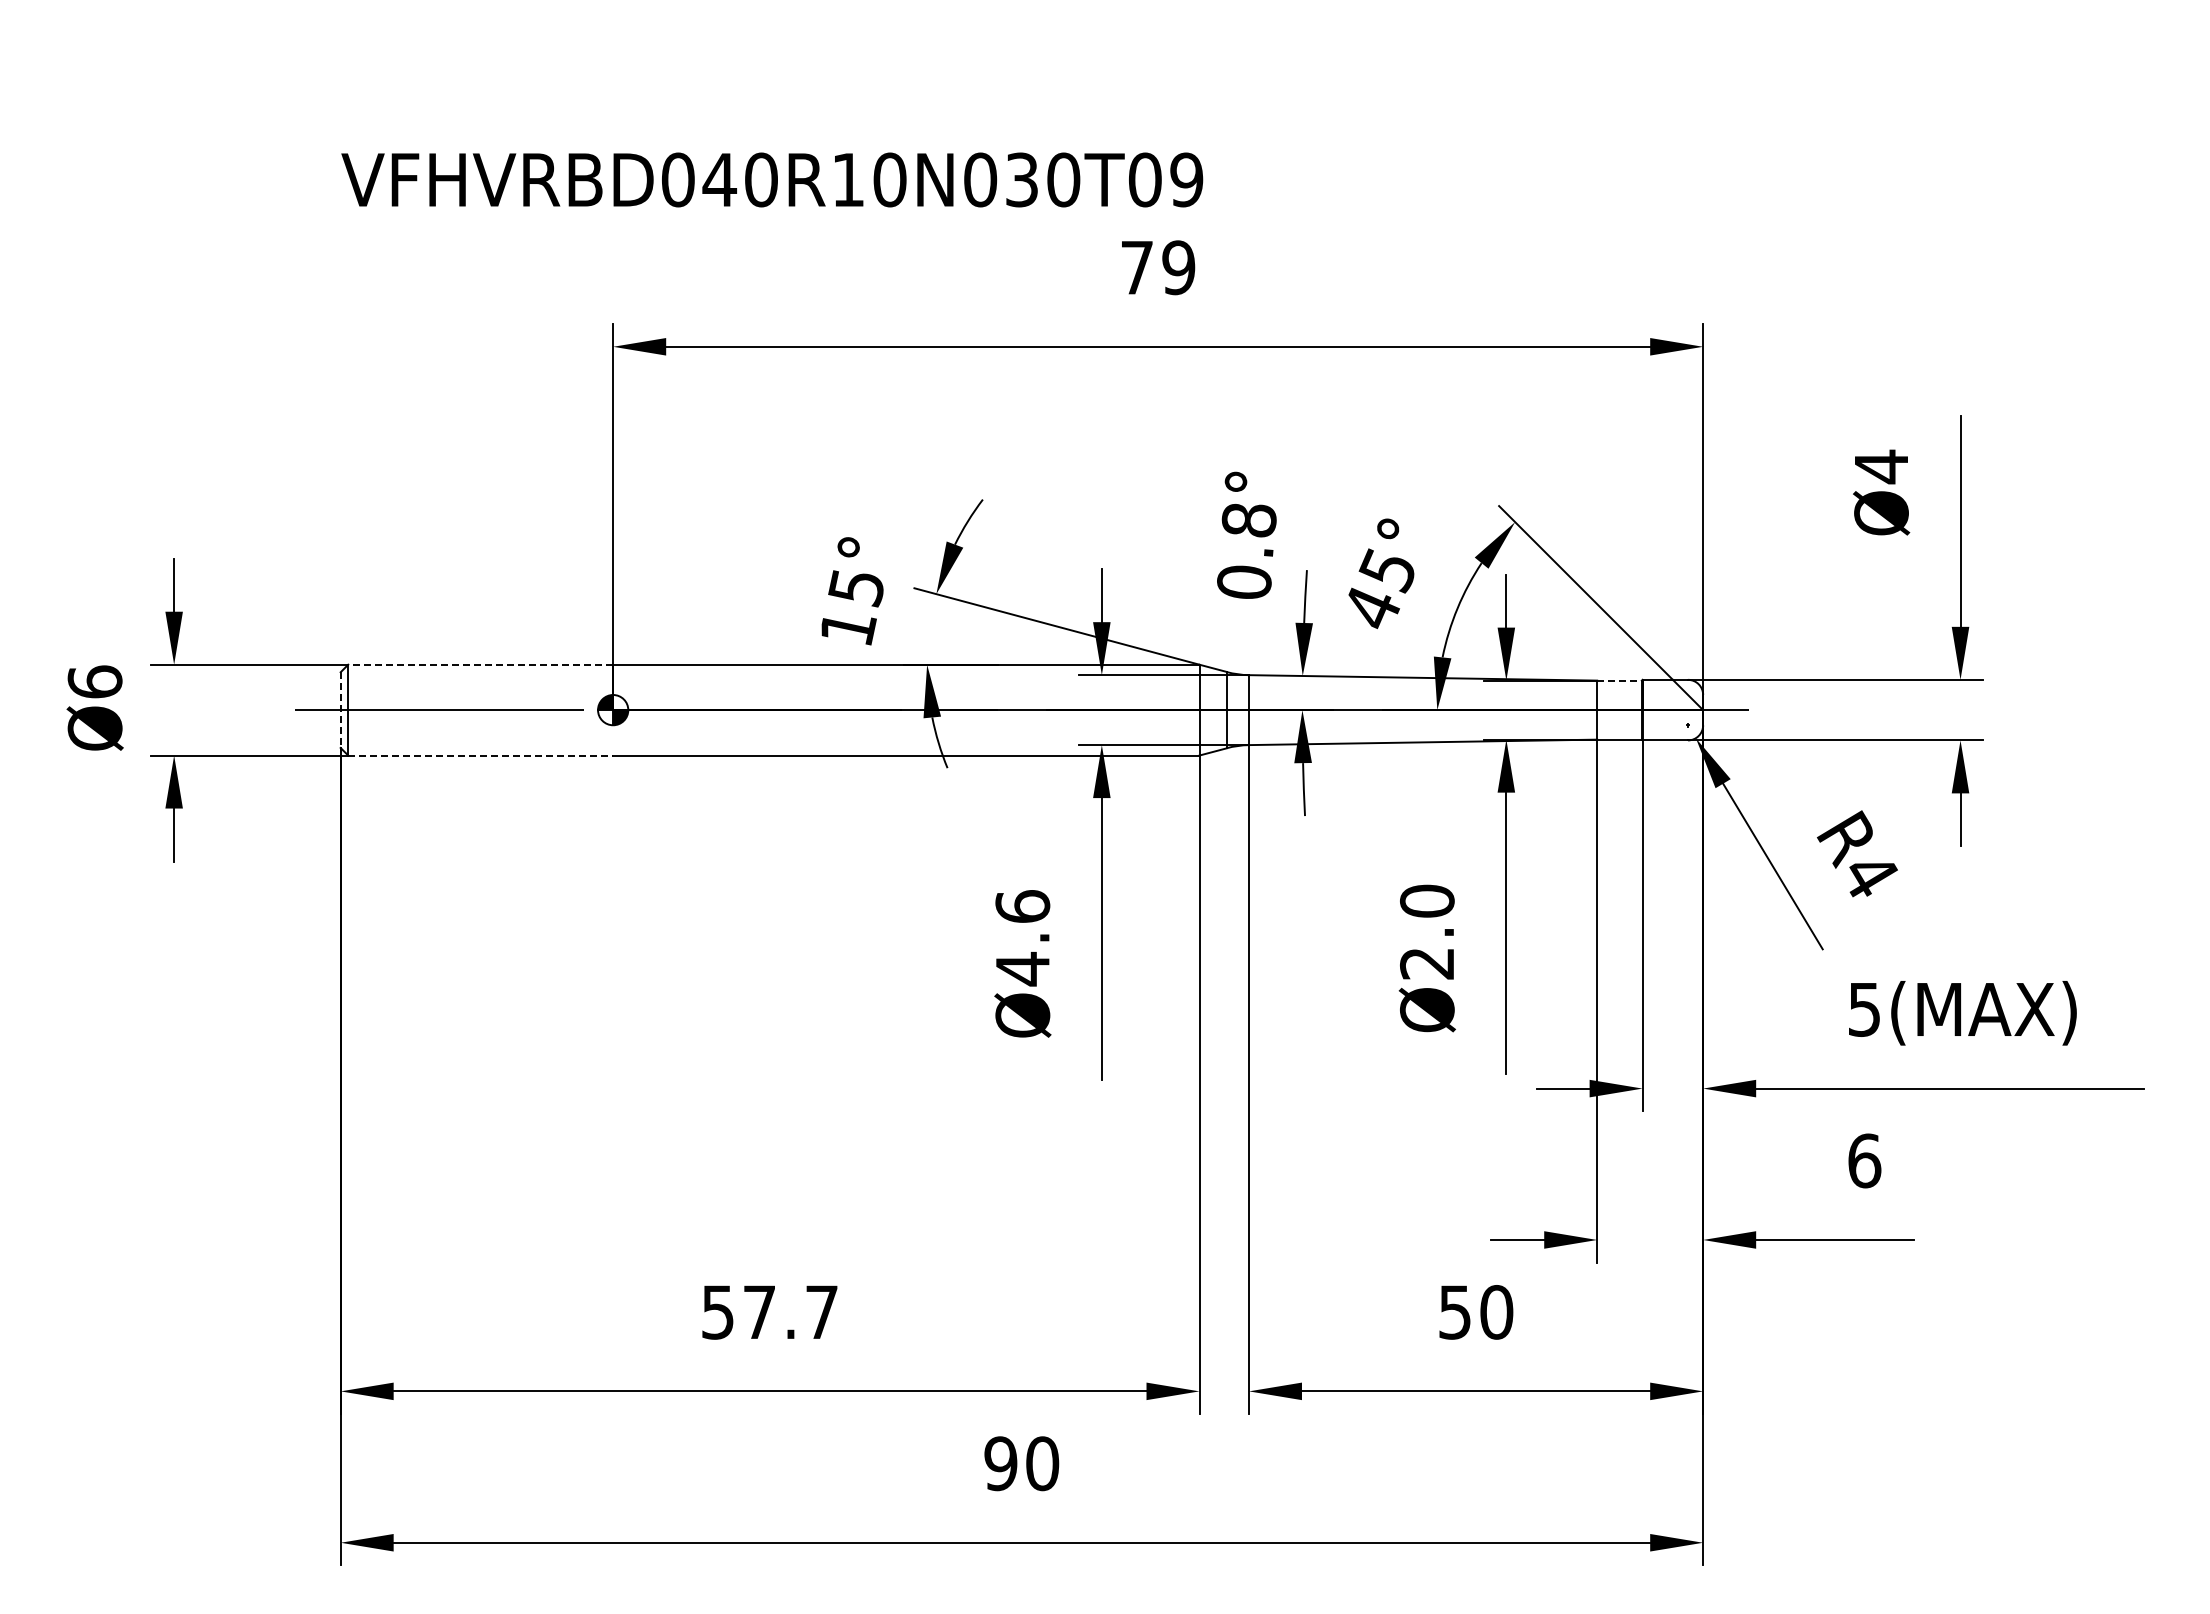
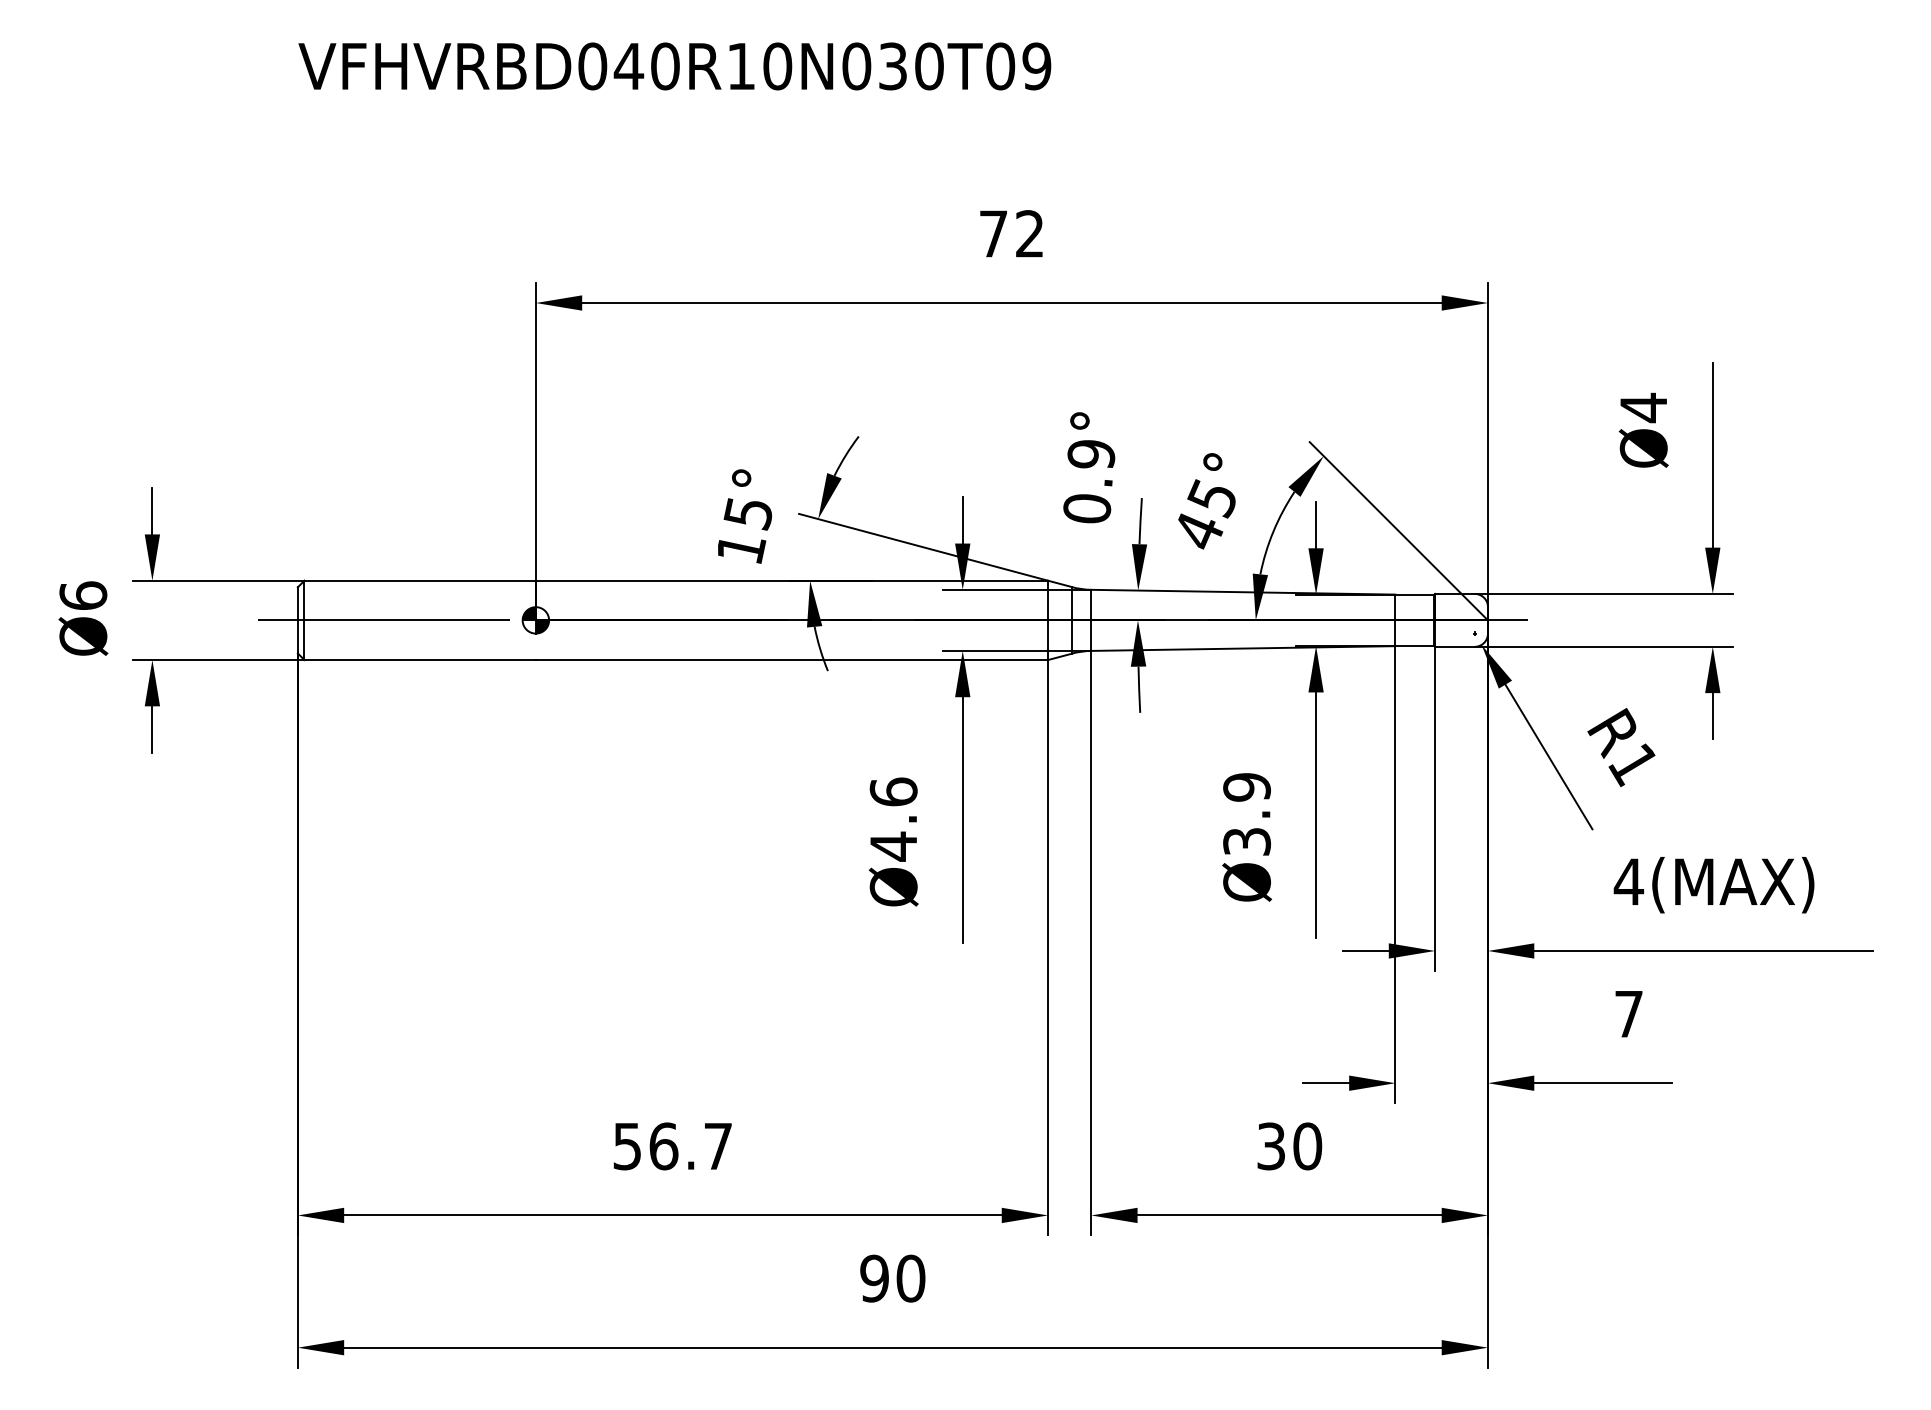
text: (772, 179) -> (675, 66), moved
text: (1178, 267) -> (1029, 233), 79 -> 72
text: (1249, 520) -> (1091, 454), 0.8° -> 0.9°
line: (480, 664) -> (419, 580), dashed -> solid
line: (1620, 680) -> (1415, 594), dashed -> solid
line: (340, 710) -> (297, 620), dashed -> solid
line: (481, 755) -> (420, 660), dashed -> solid
text: (1869, 876) -> (1633, 765), R4 -> R1
text: (1427, 931) -> (1247, 813), Ø2.0 -> Ø3.9
text: (1864, 1009) -> (1628, 881), 5(MAX) -> 4(MAX)
text: (1864, 1160) -> (1628, 1013), 6 -> 7
text: (759, 1312) -> (663, 1146), 57.7 -> 56.7
text: (1454, 1312) -> (1270, 1146), 50 -> 30

